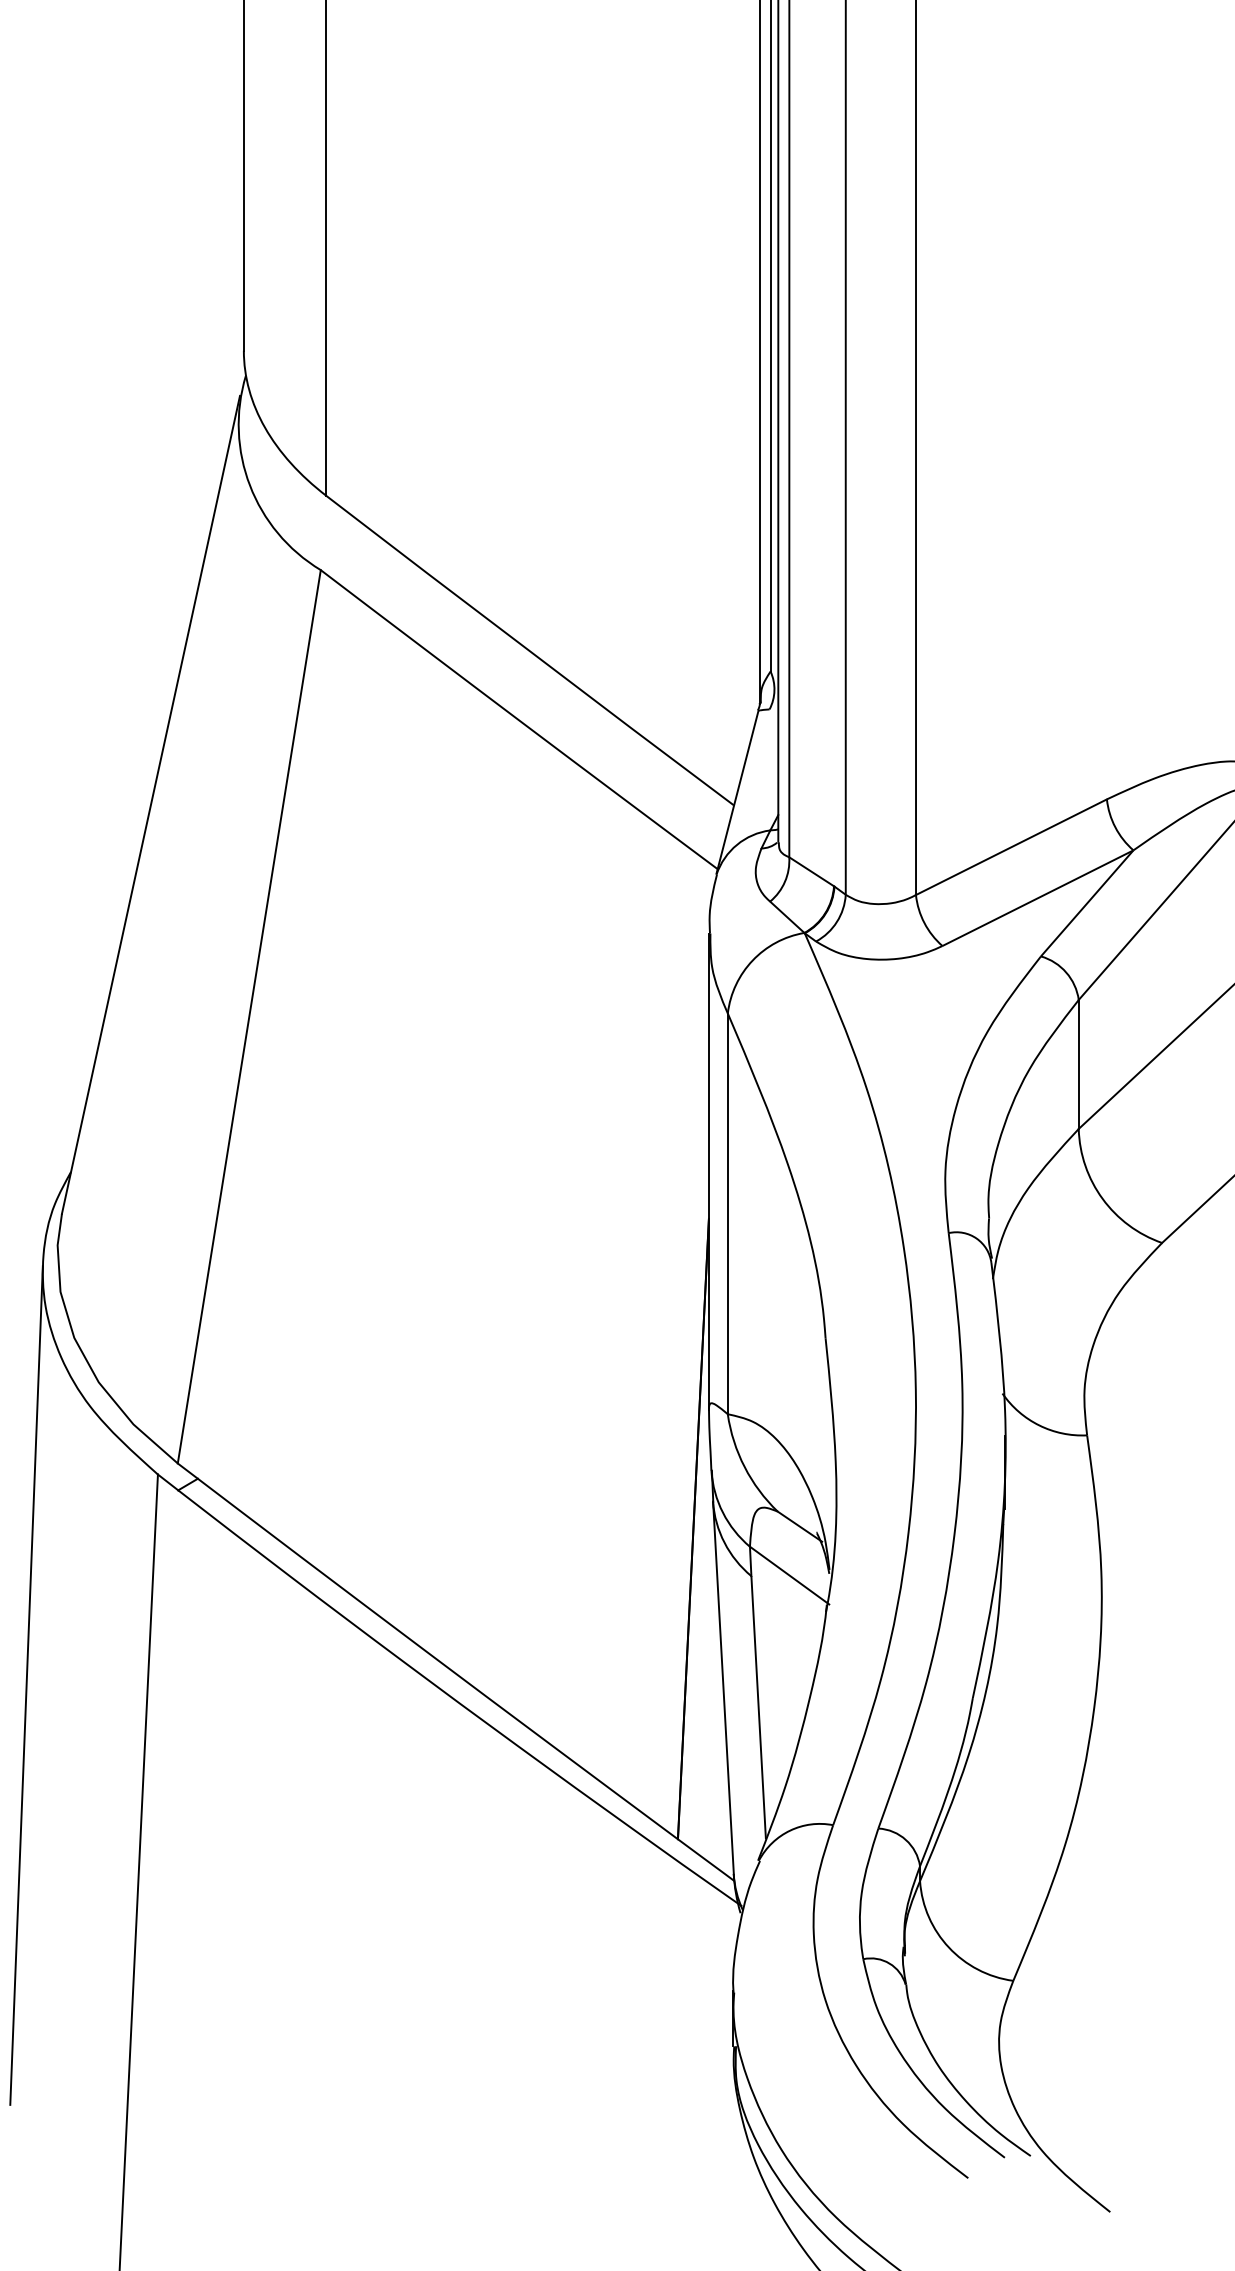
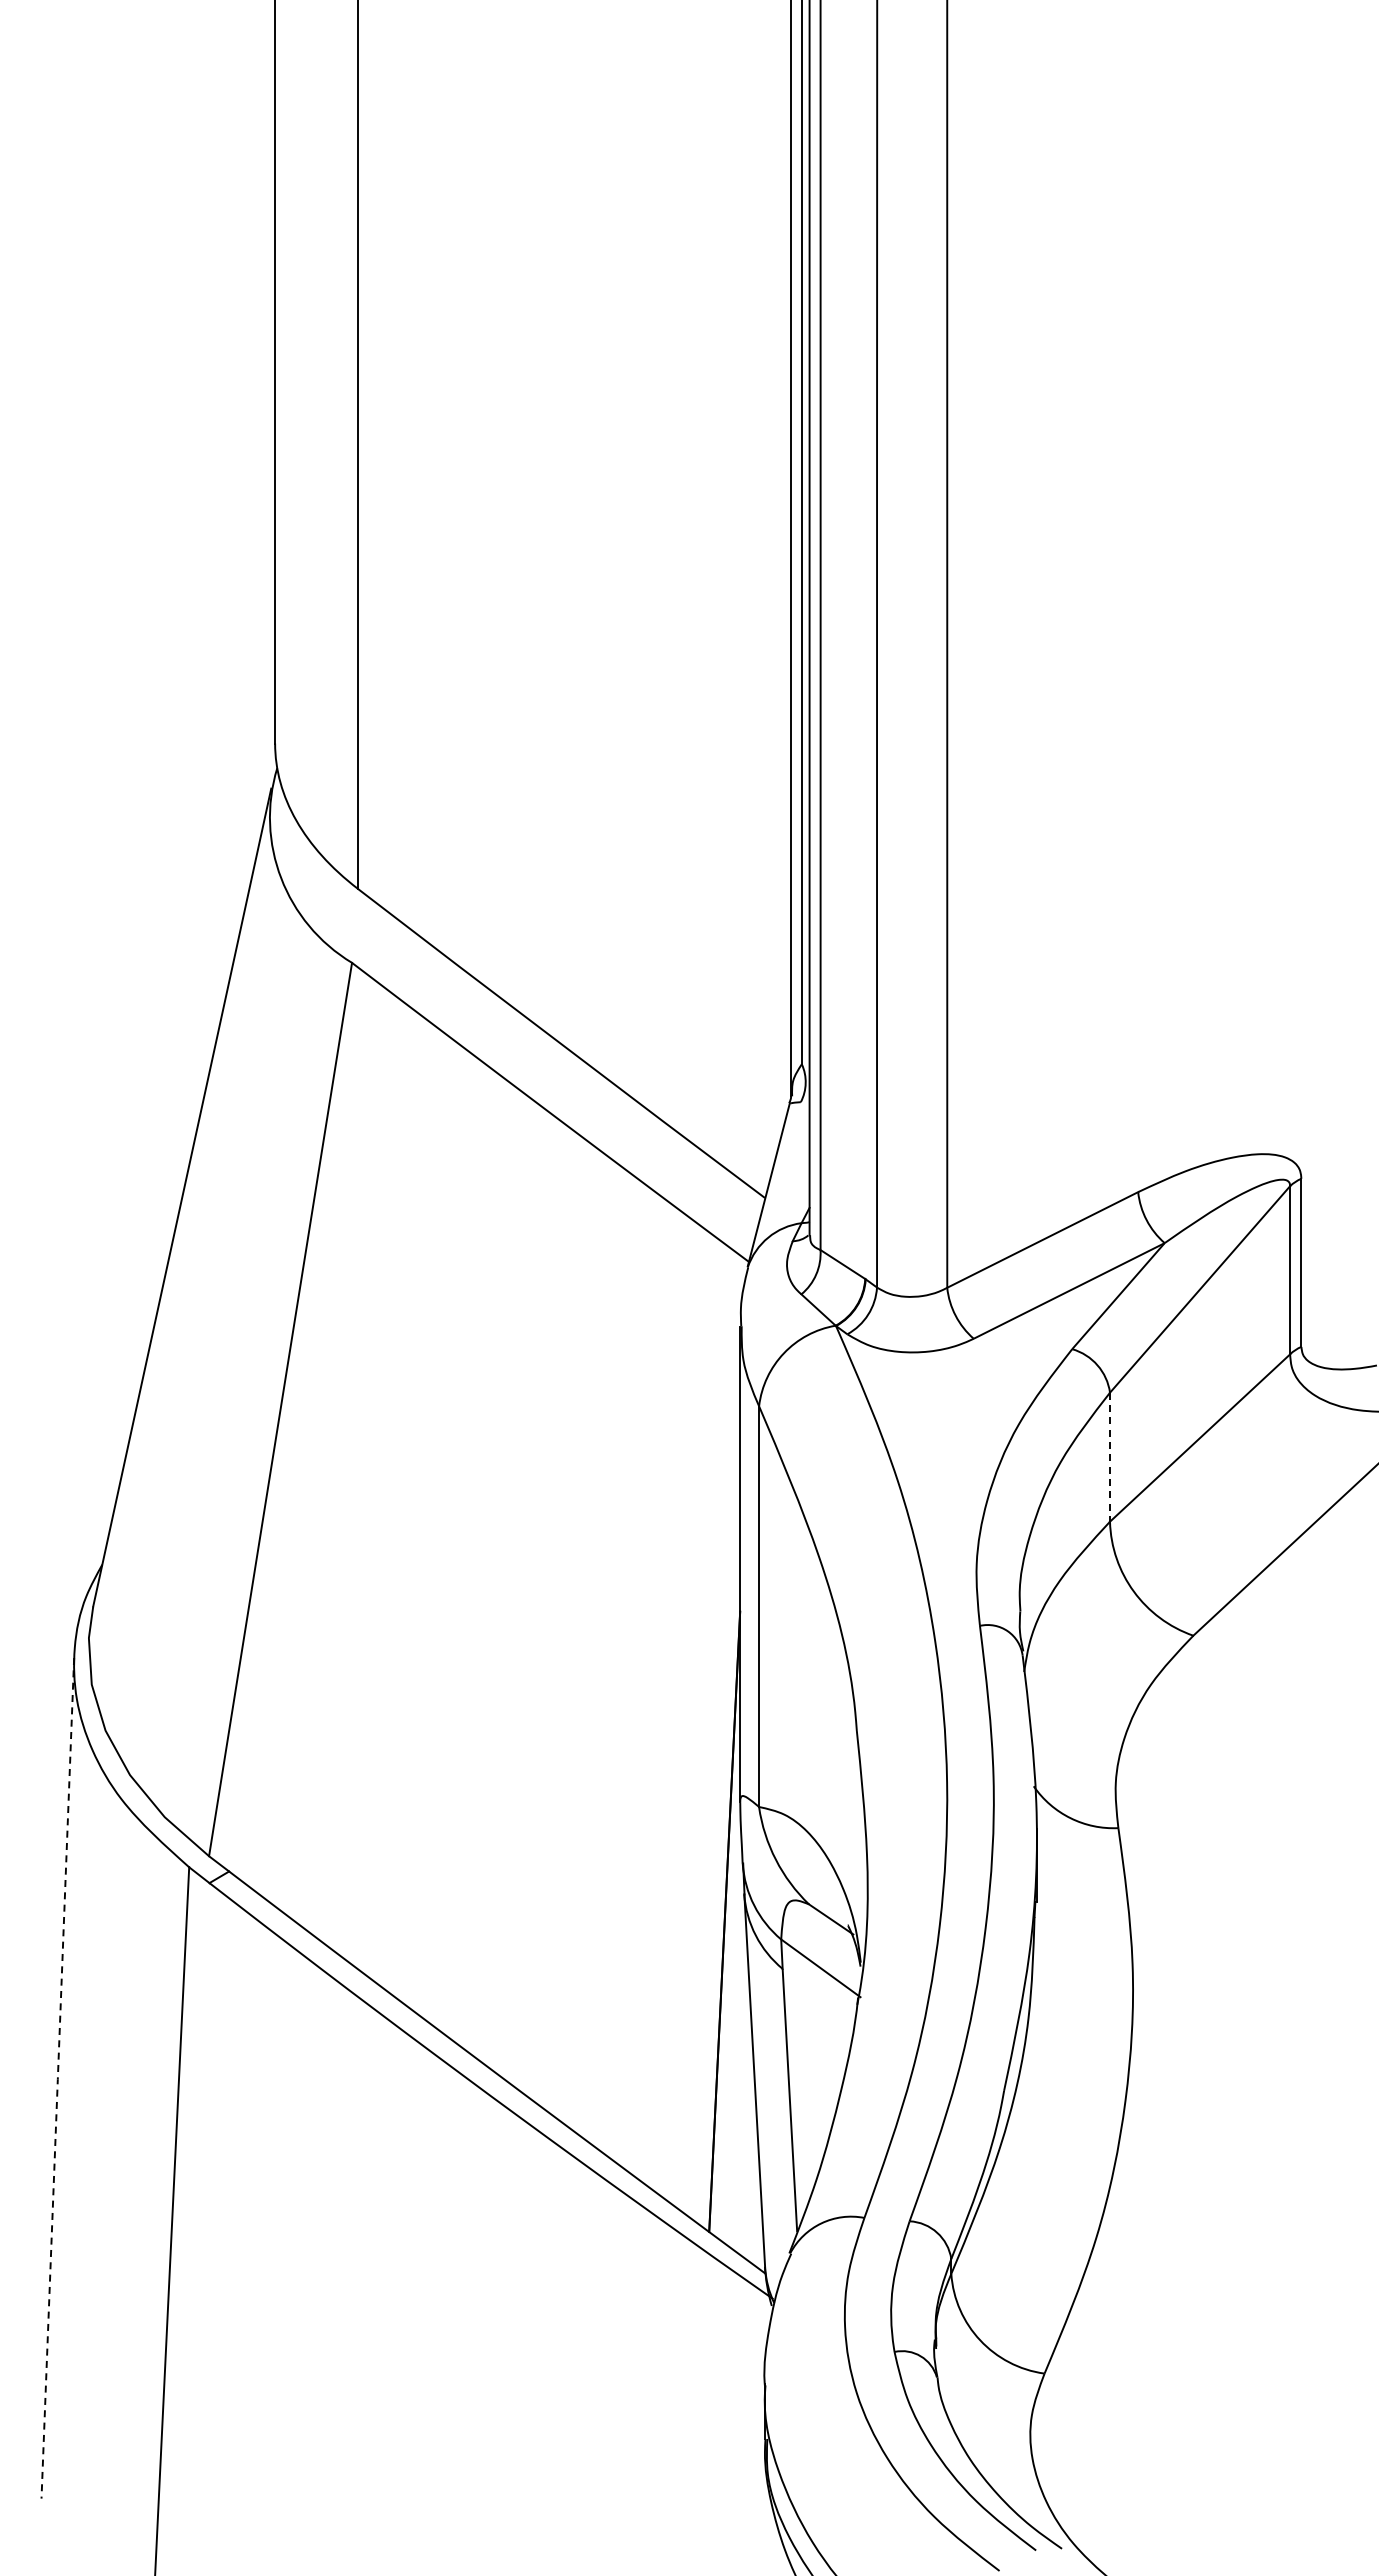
line: (1079, 1064) -> (1110, 1457), solid -> dashed
line: (26, 1686) -> (57, 2079), solid -> dashed

